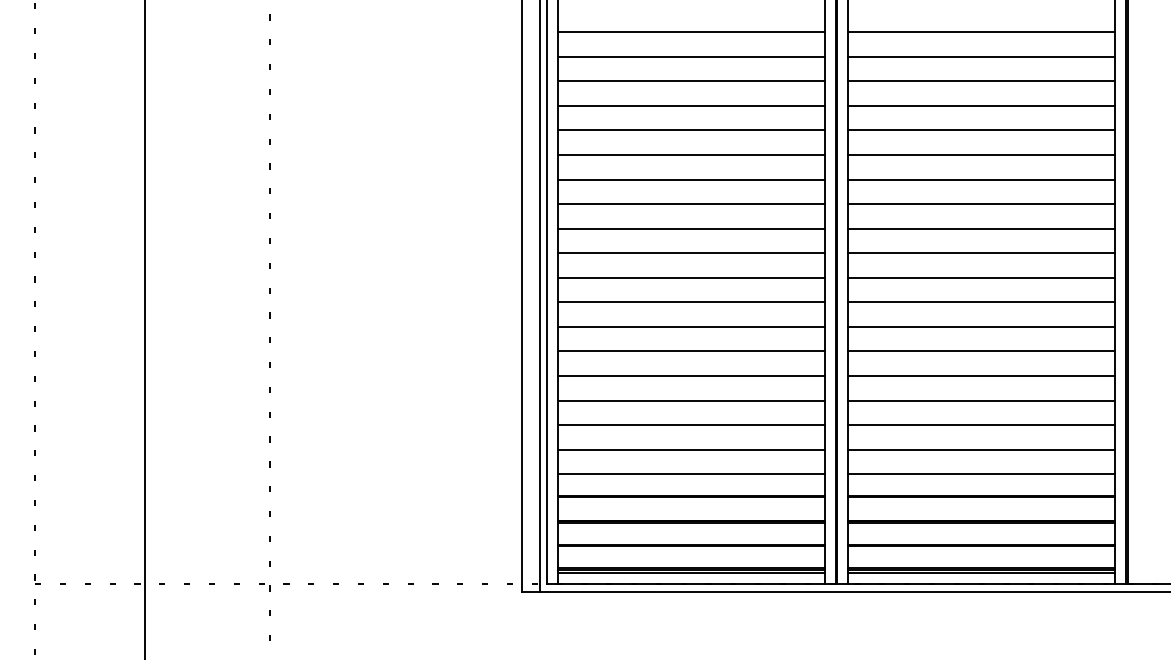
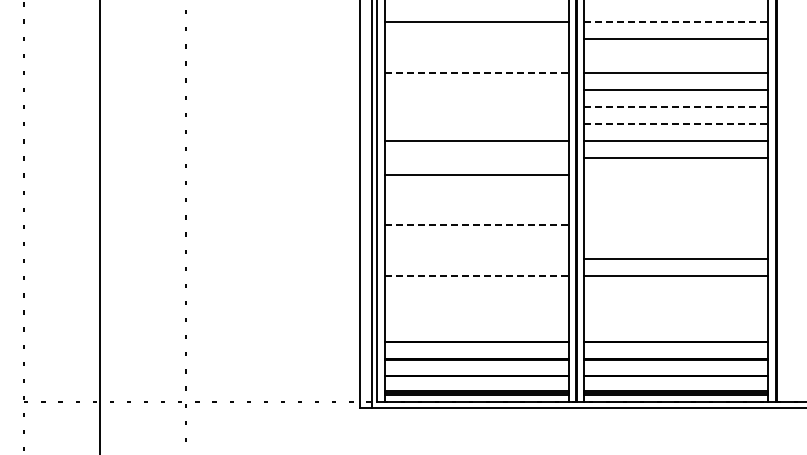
line: (981, 32) -> (676, 22), solid -> dashed
line: (691, 57) -> (476, 39), removed
line: (691, 81) -> (476, 56), removed
line: (981, 81) -> (676, 56), removed
line: (691, 106) -> (476, 73), solid -> dashed
line: (691, 129) -> (476, 89), removed
line: (691, 154) -> (476, 106), removed
line: (981, 154) -> (676, 106), solid -> dashed
line: (691, 179) -> (476, 123), removed
line: (981, 179) -> (676, 123), solid -> dashed
line: (691, 228) -> (476, 157), removed
line: (981, 253) -> (676, 174), removed
line: (691, 277) -> (476, 191), removed
line: (981, 277) -> (676, 191), removed
line: (691, 302) -> (476, 208), removed
line: (981, 302) -> (676, 208), removed
line: (691, 327) -> (476, 225), solid -> dashed
line: (981, 327) -> (676, 225), removed
line: (691, 351) -> (476, 242), removed
line: (981, 351) -> (676, 242), removed
line: (691, 376) -> (476, 259), removed
line: (691, 401) -> (476, 276), solid -> dashed
line: (691, 425) -> (476, 293), removed
line: (981, 425) -> (676, 293), removed
line: (691, 448) -> (476, 309), removed
line: (981, 448) -> (676, 309), removed
line: (691, 473) -> (476, 326), removed
line: (981, 473) -> (676, 326), removed

